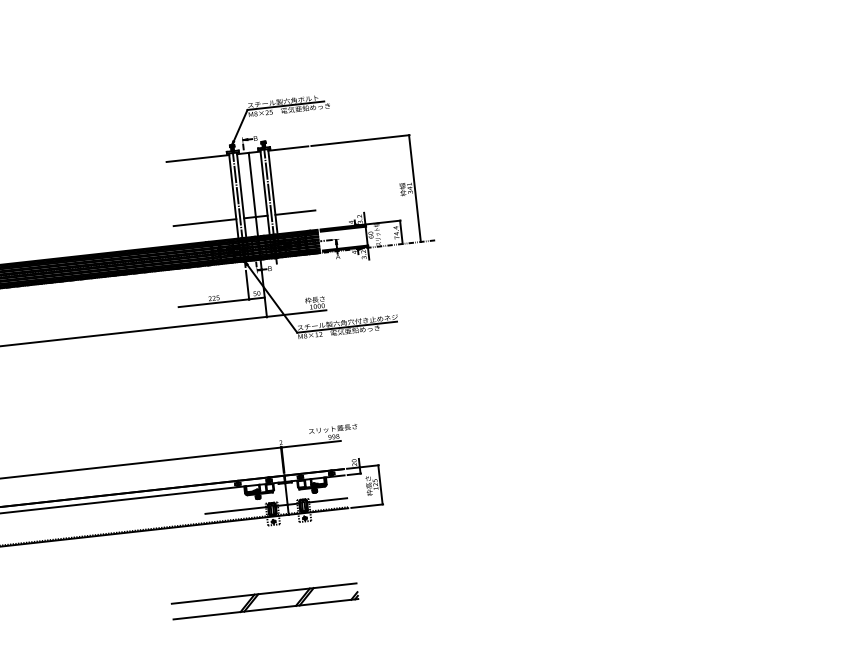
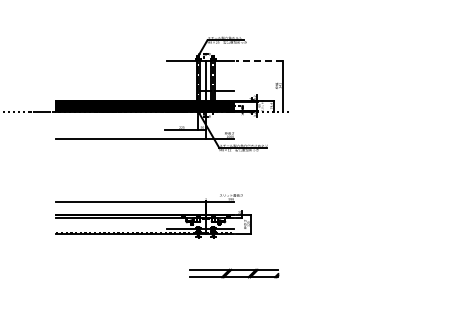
line: (358, 140) -> (258, 60), solid -> dashed
line: (205, 223) -> (181, 91), removed
part: (265, 601) -> (234, 273), moved

